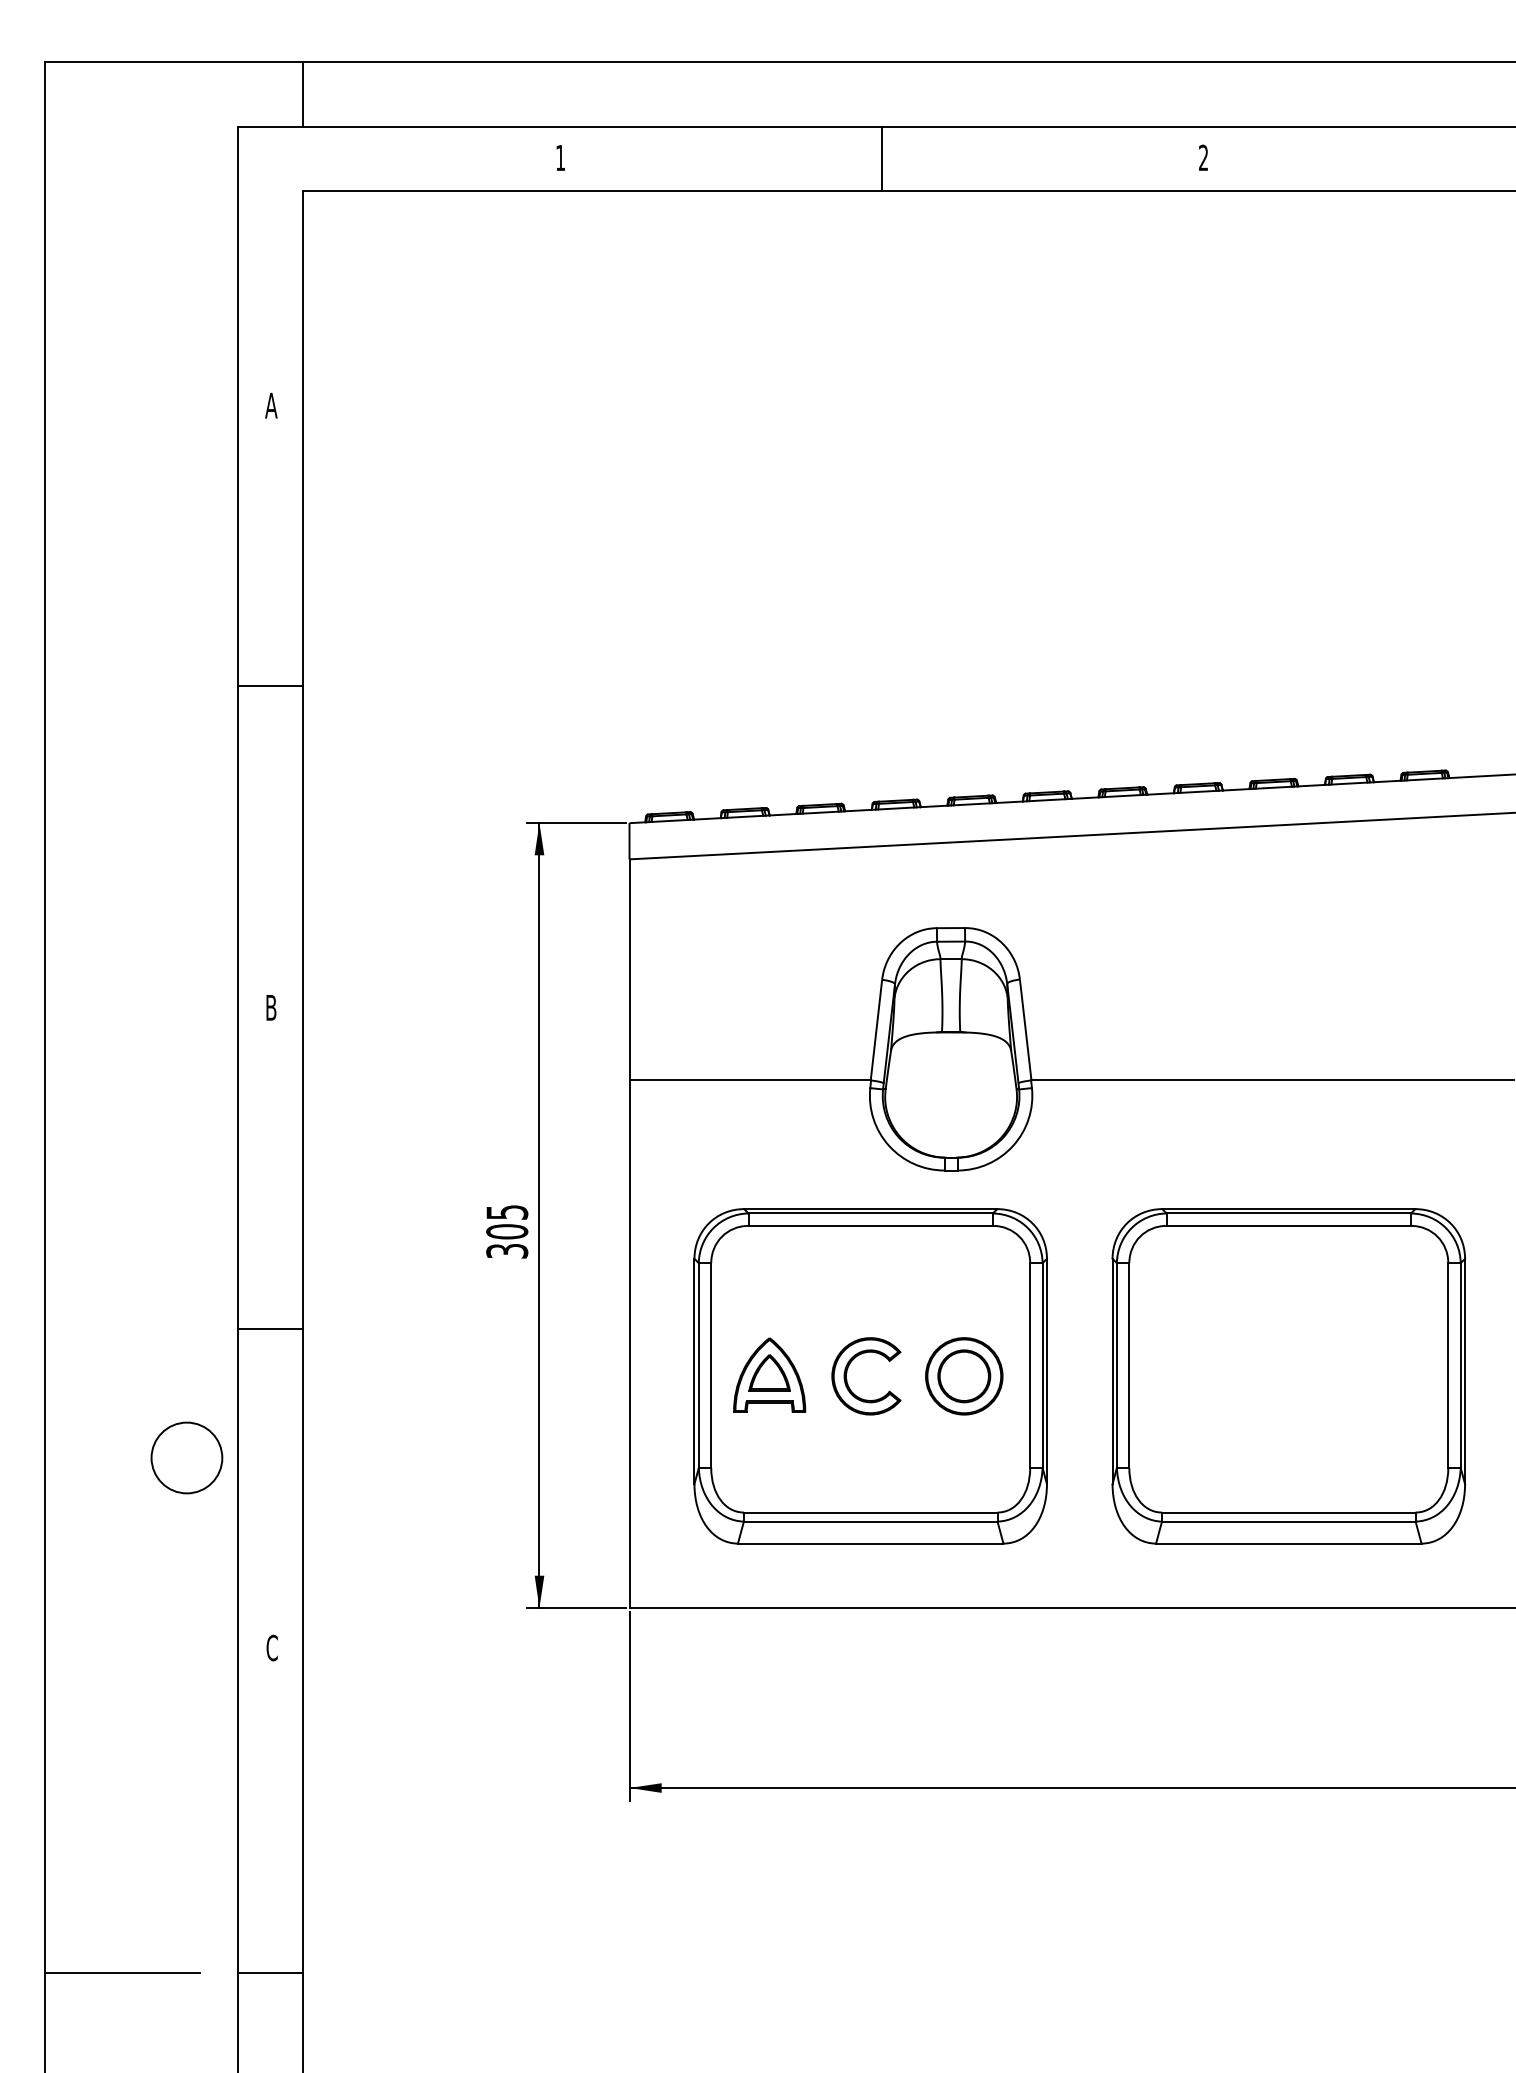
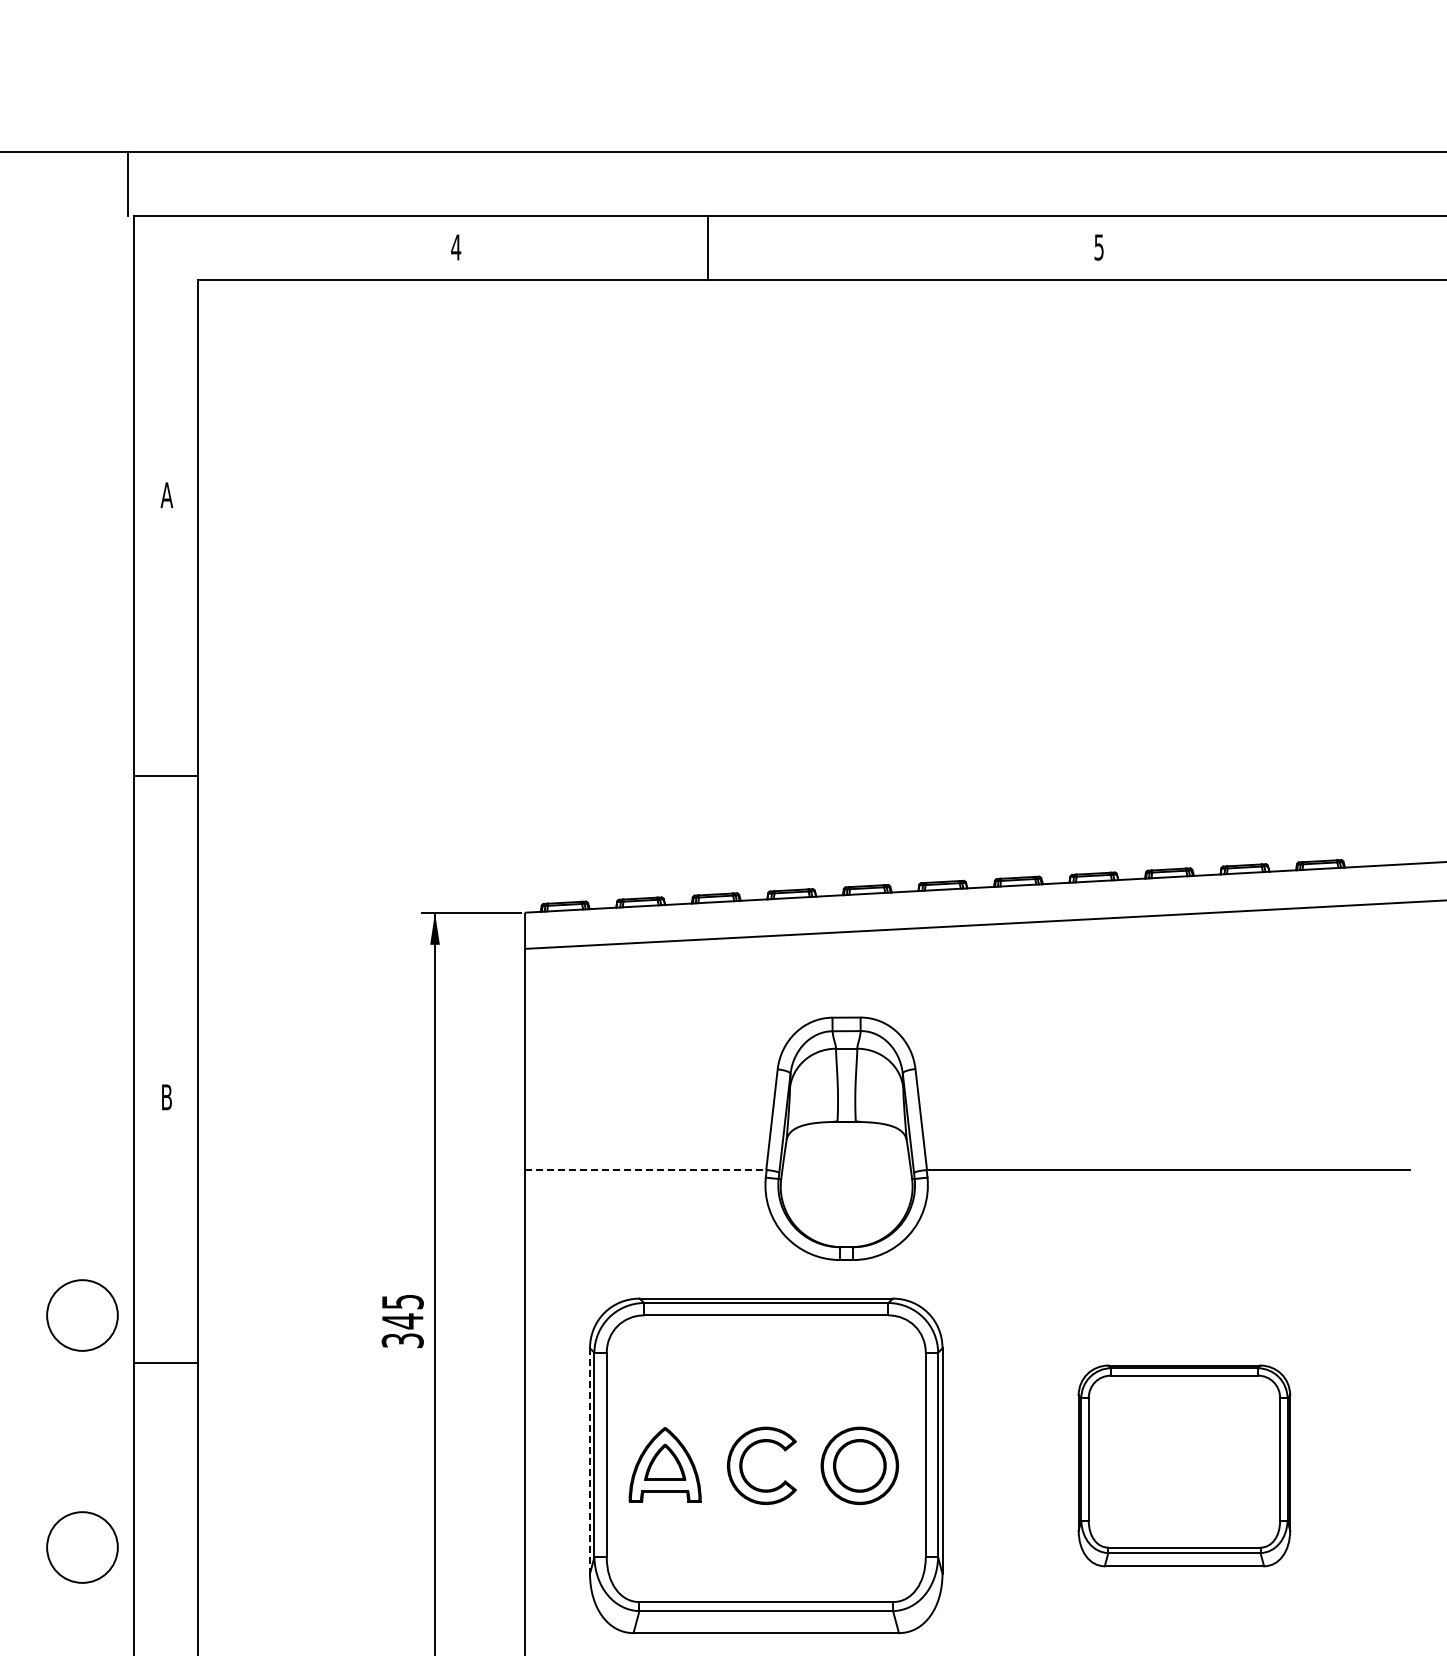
line: (302, 94) -> (128, 184), moved
text: (560, 157) -> (456, 247), 1 -> 4
text: (1203, 157) -> (1099, 247), 2 -> 5
line: (881, 158) -> (708, 248), moved
line: (750, 1080) -> (646, 1170), solid -> dashed
circle: (186, 1225) -> (82, 1315), added
text: (507, 1231) -> (403, 1321), 305 -> 345
line: (270, 1329) -> (166, 1363), moved
line: (694, 1371) -> (590, 1461), solid -> dashed
part: (1288, 1376) -> (1184, 1466), size x0.6

